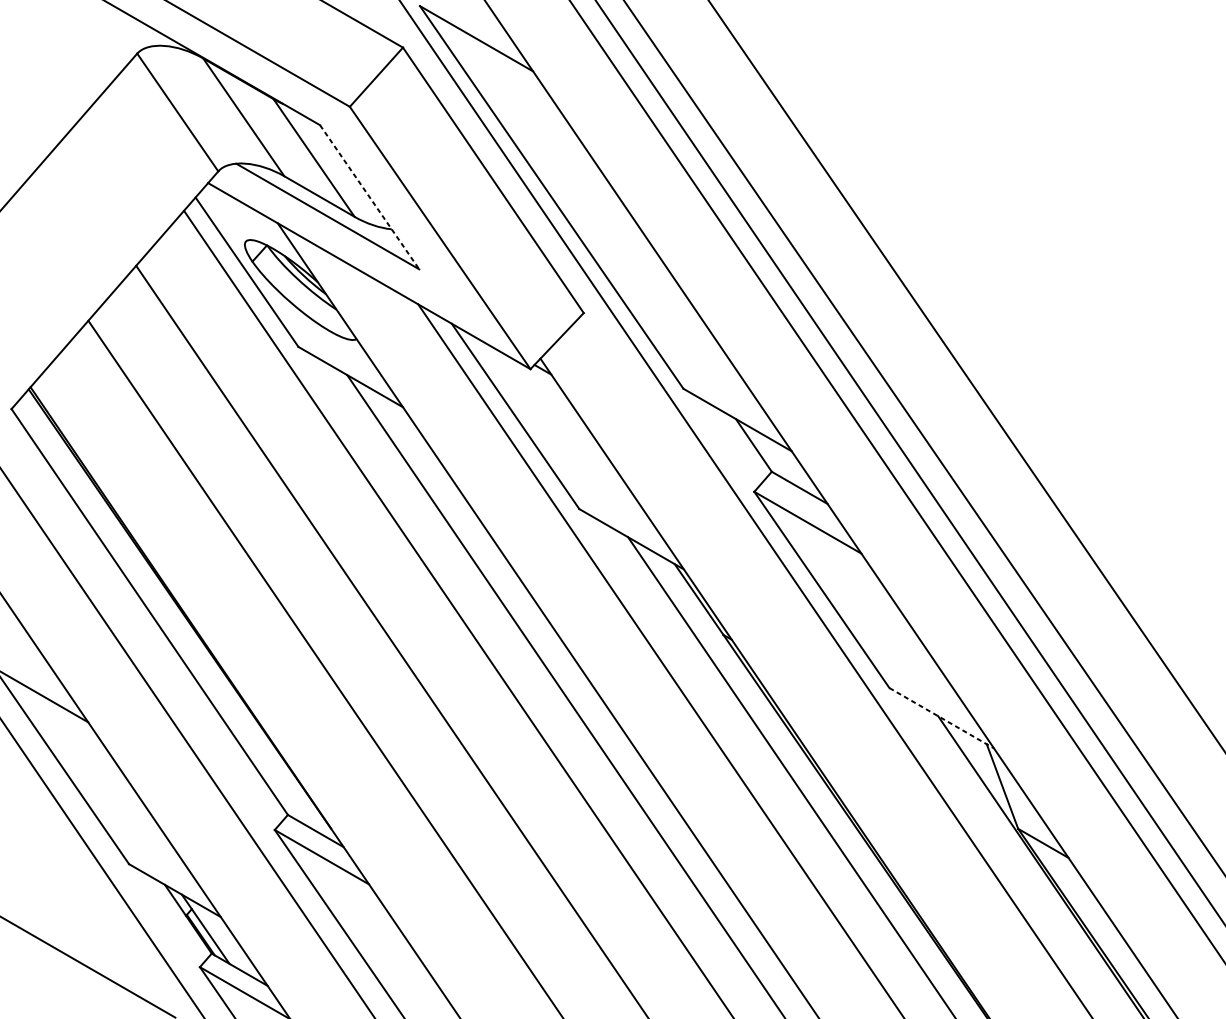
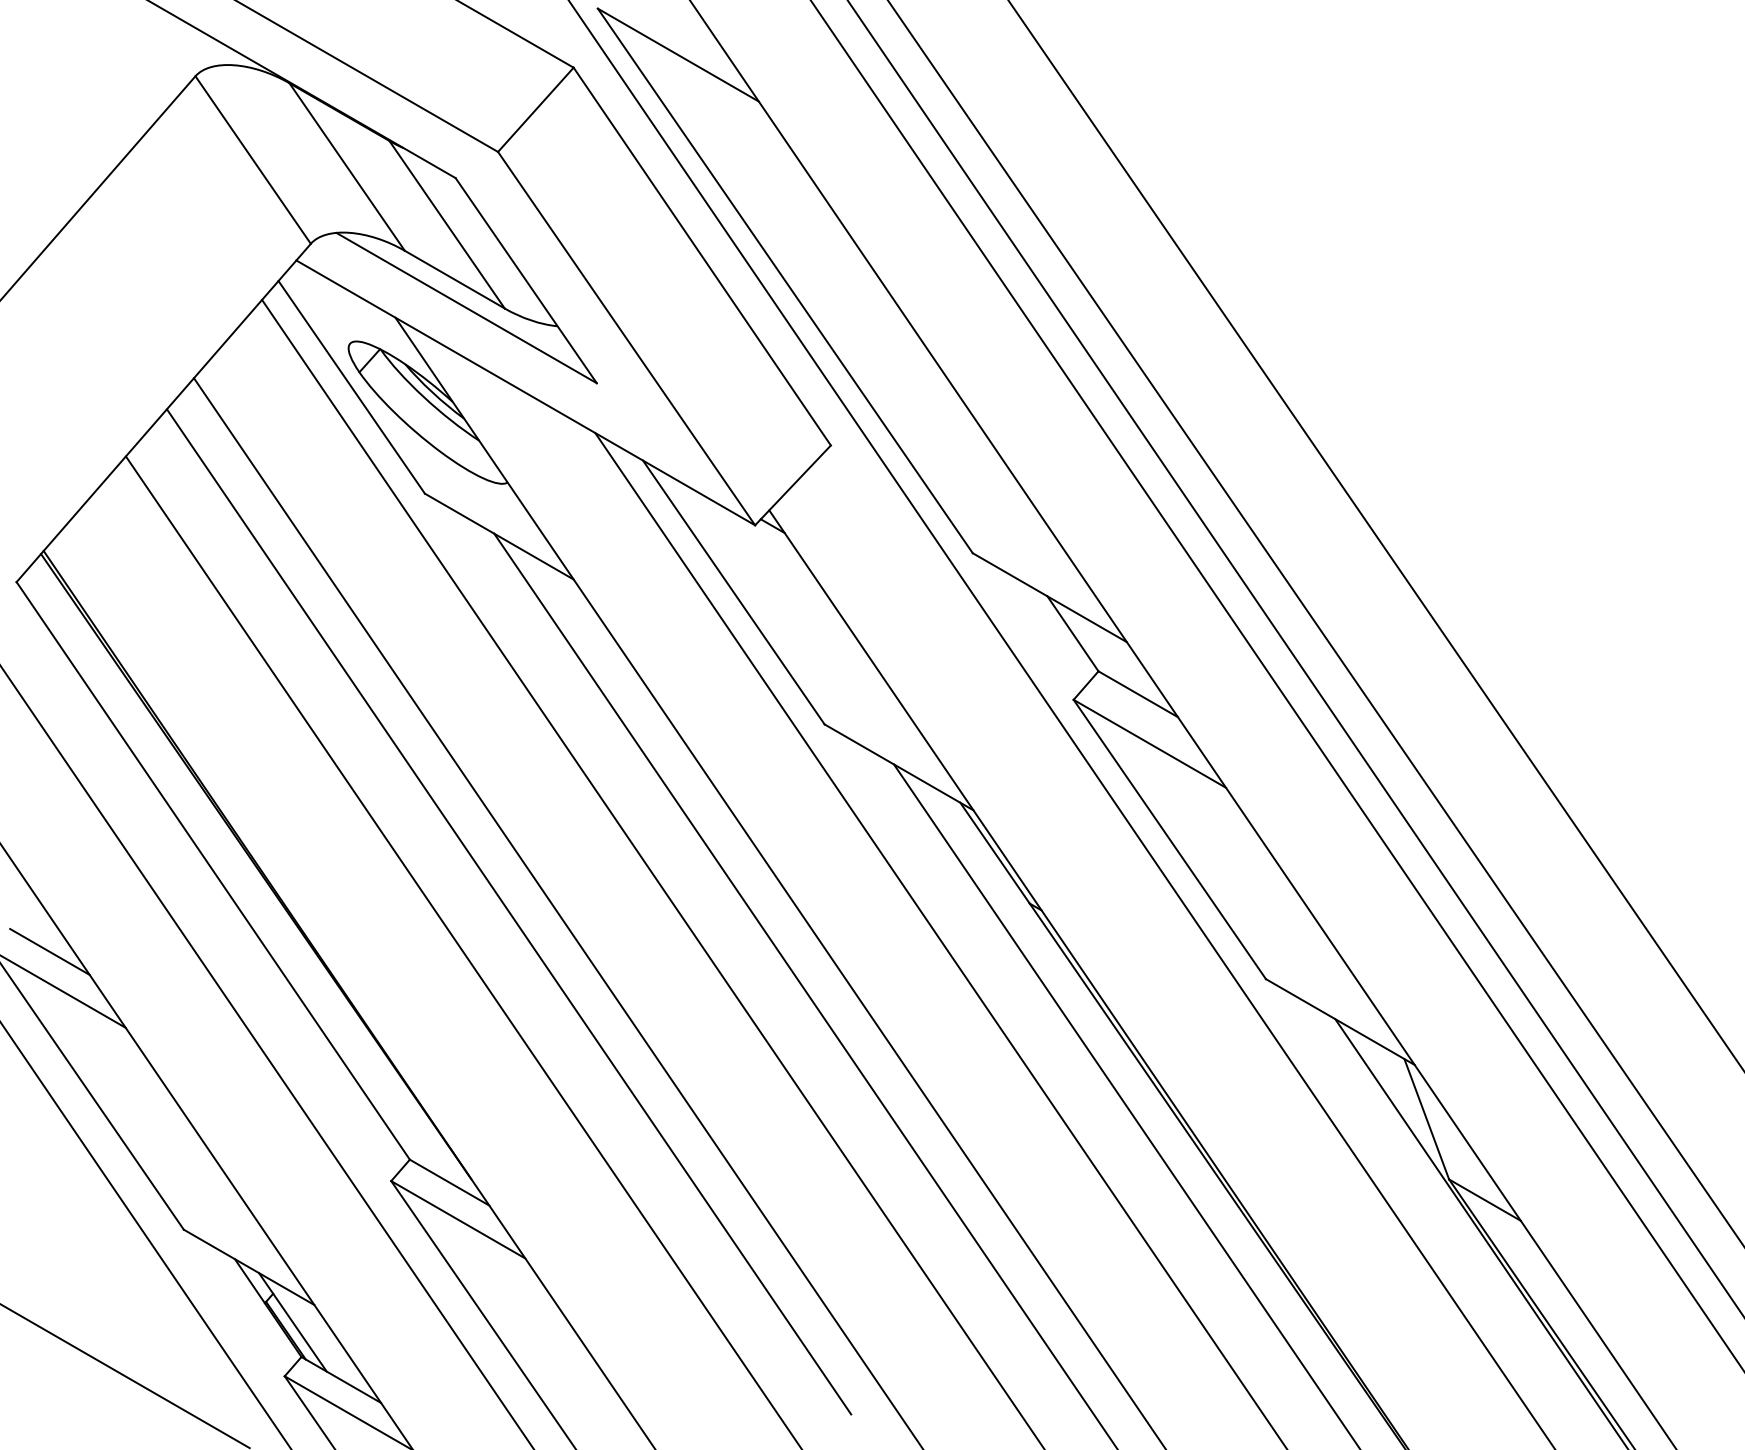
line: (369, 197) -> (526, 280), dashed -> solid
line: (357, 640) -> (508, 911), added
line: (34, 668) -> (49, 951), added
line: (941, 718) -> (1340, 1022), dashed -> solid

